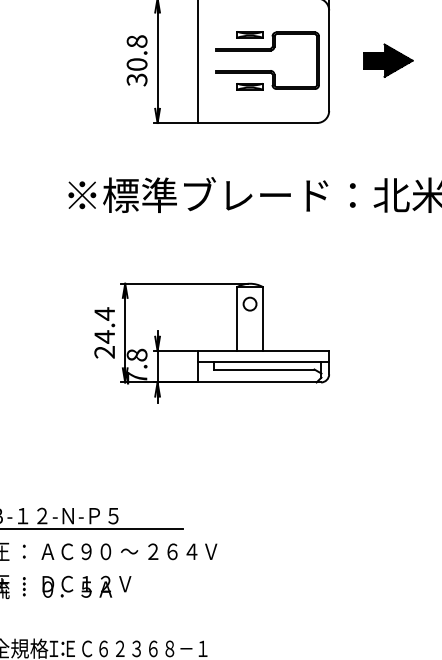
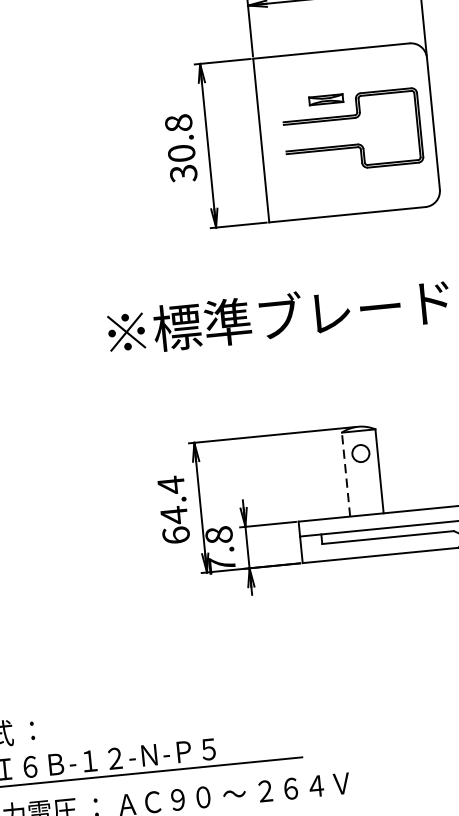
part: (249, 86) -> (332, 167), removed
line: (237, 318) -> (346, 474), solid -> dashed
text: (104, 351) -> (175, 534), 24.4 -> 64.4

